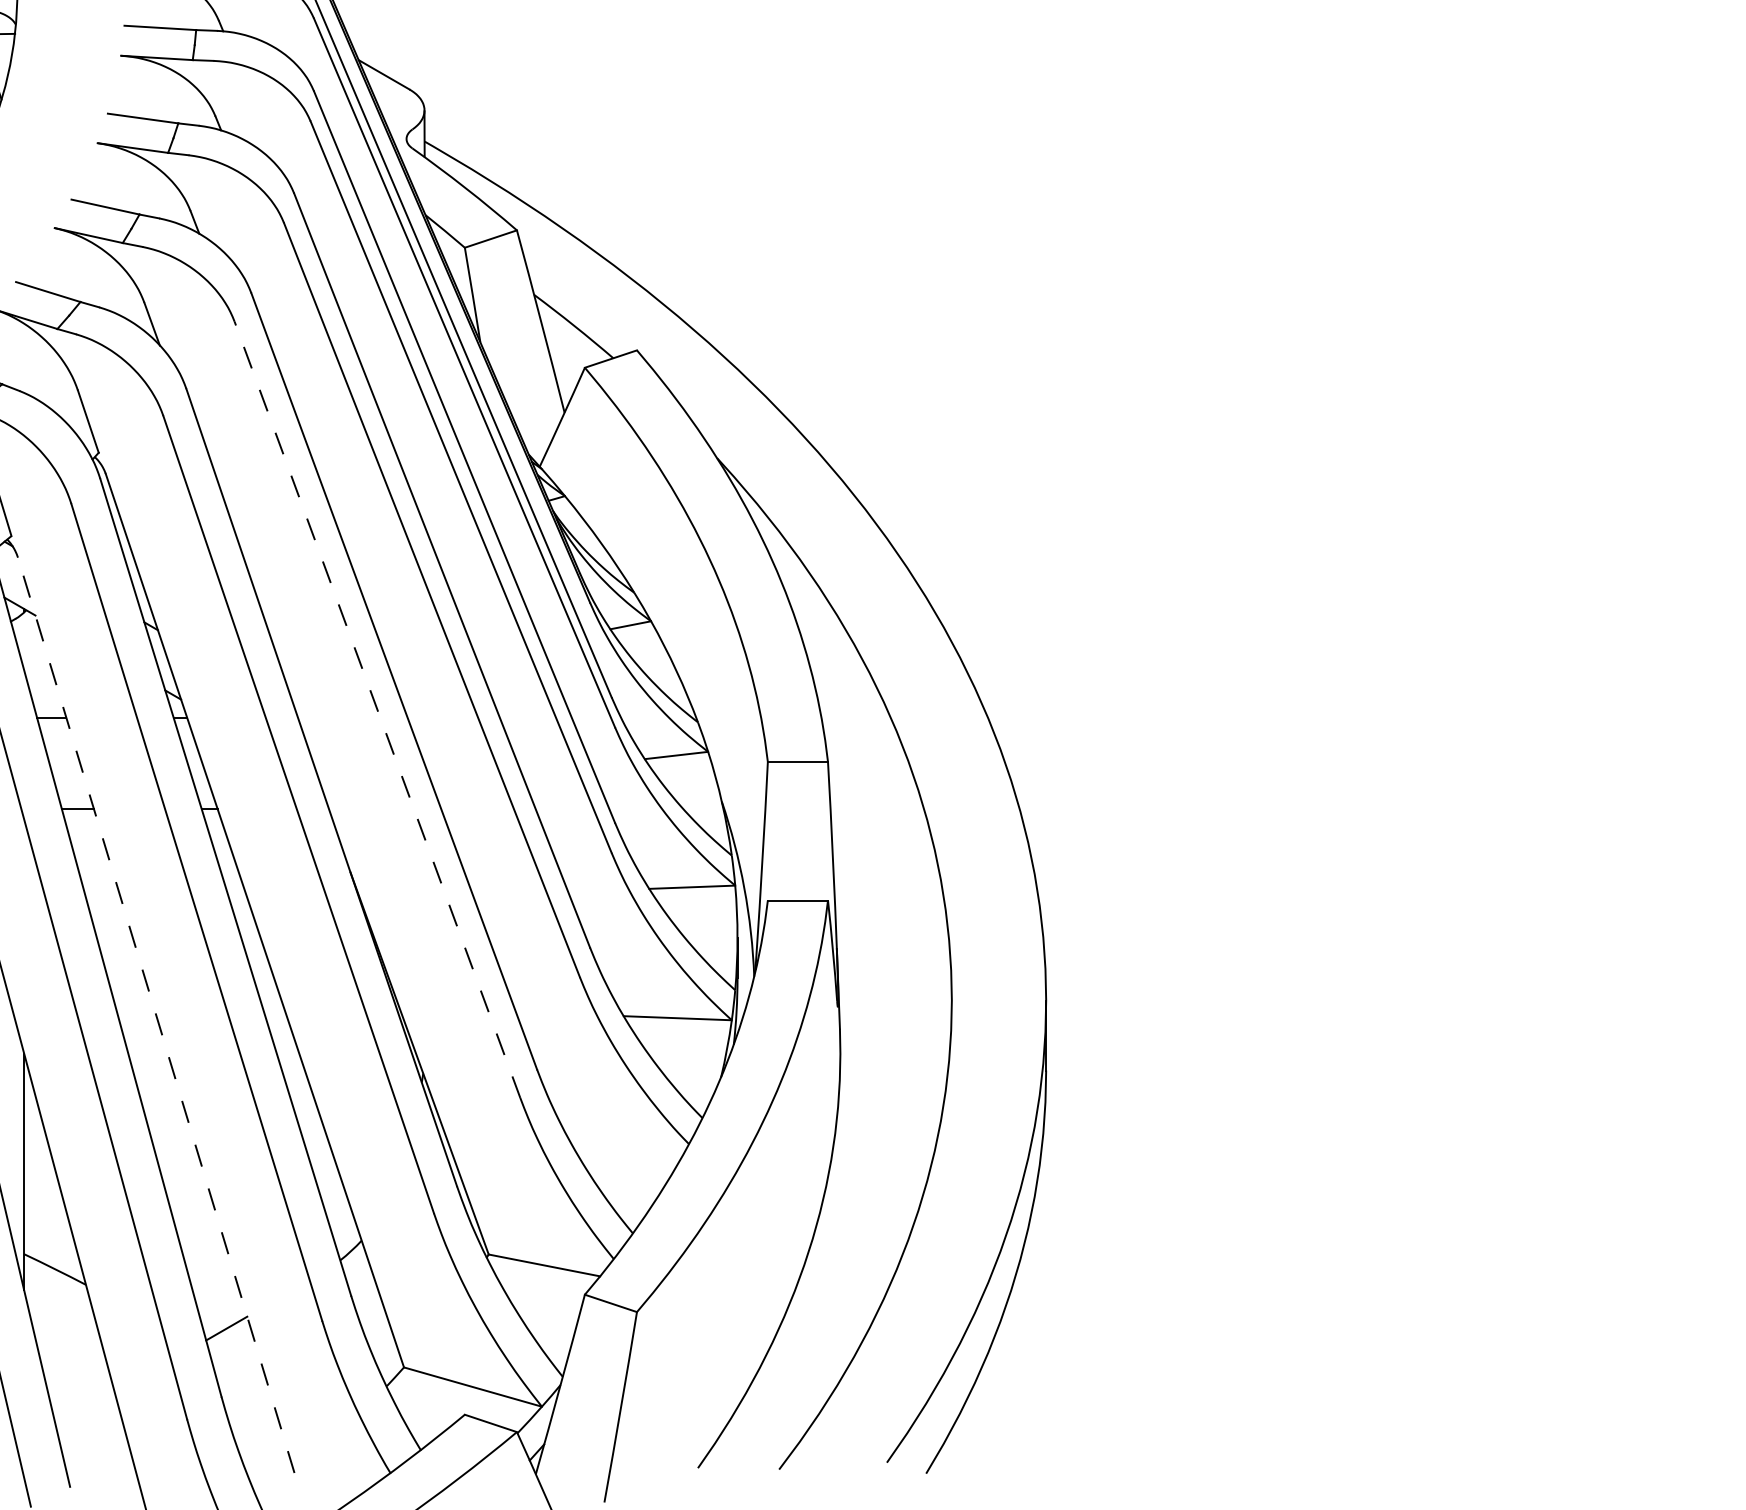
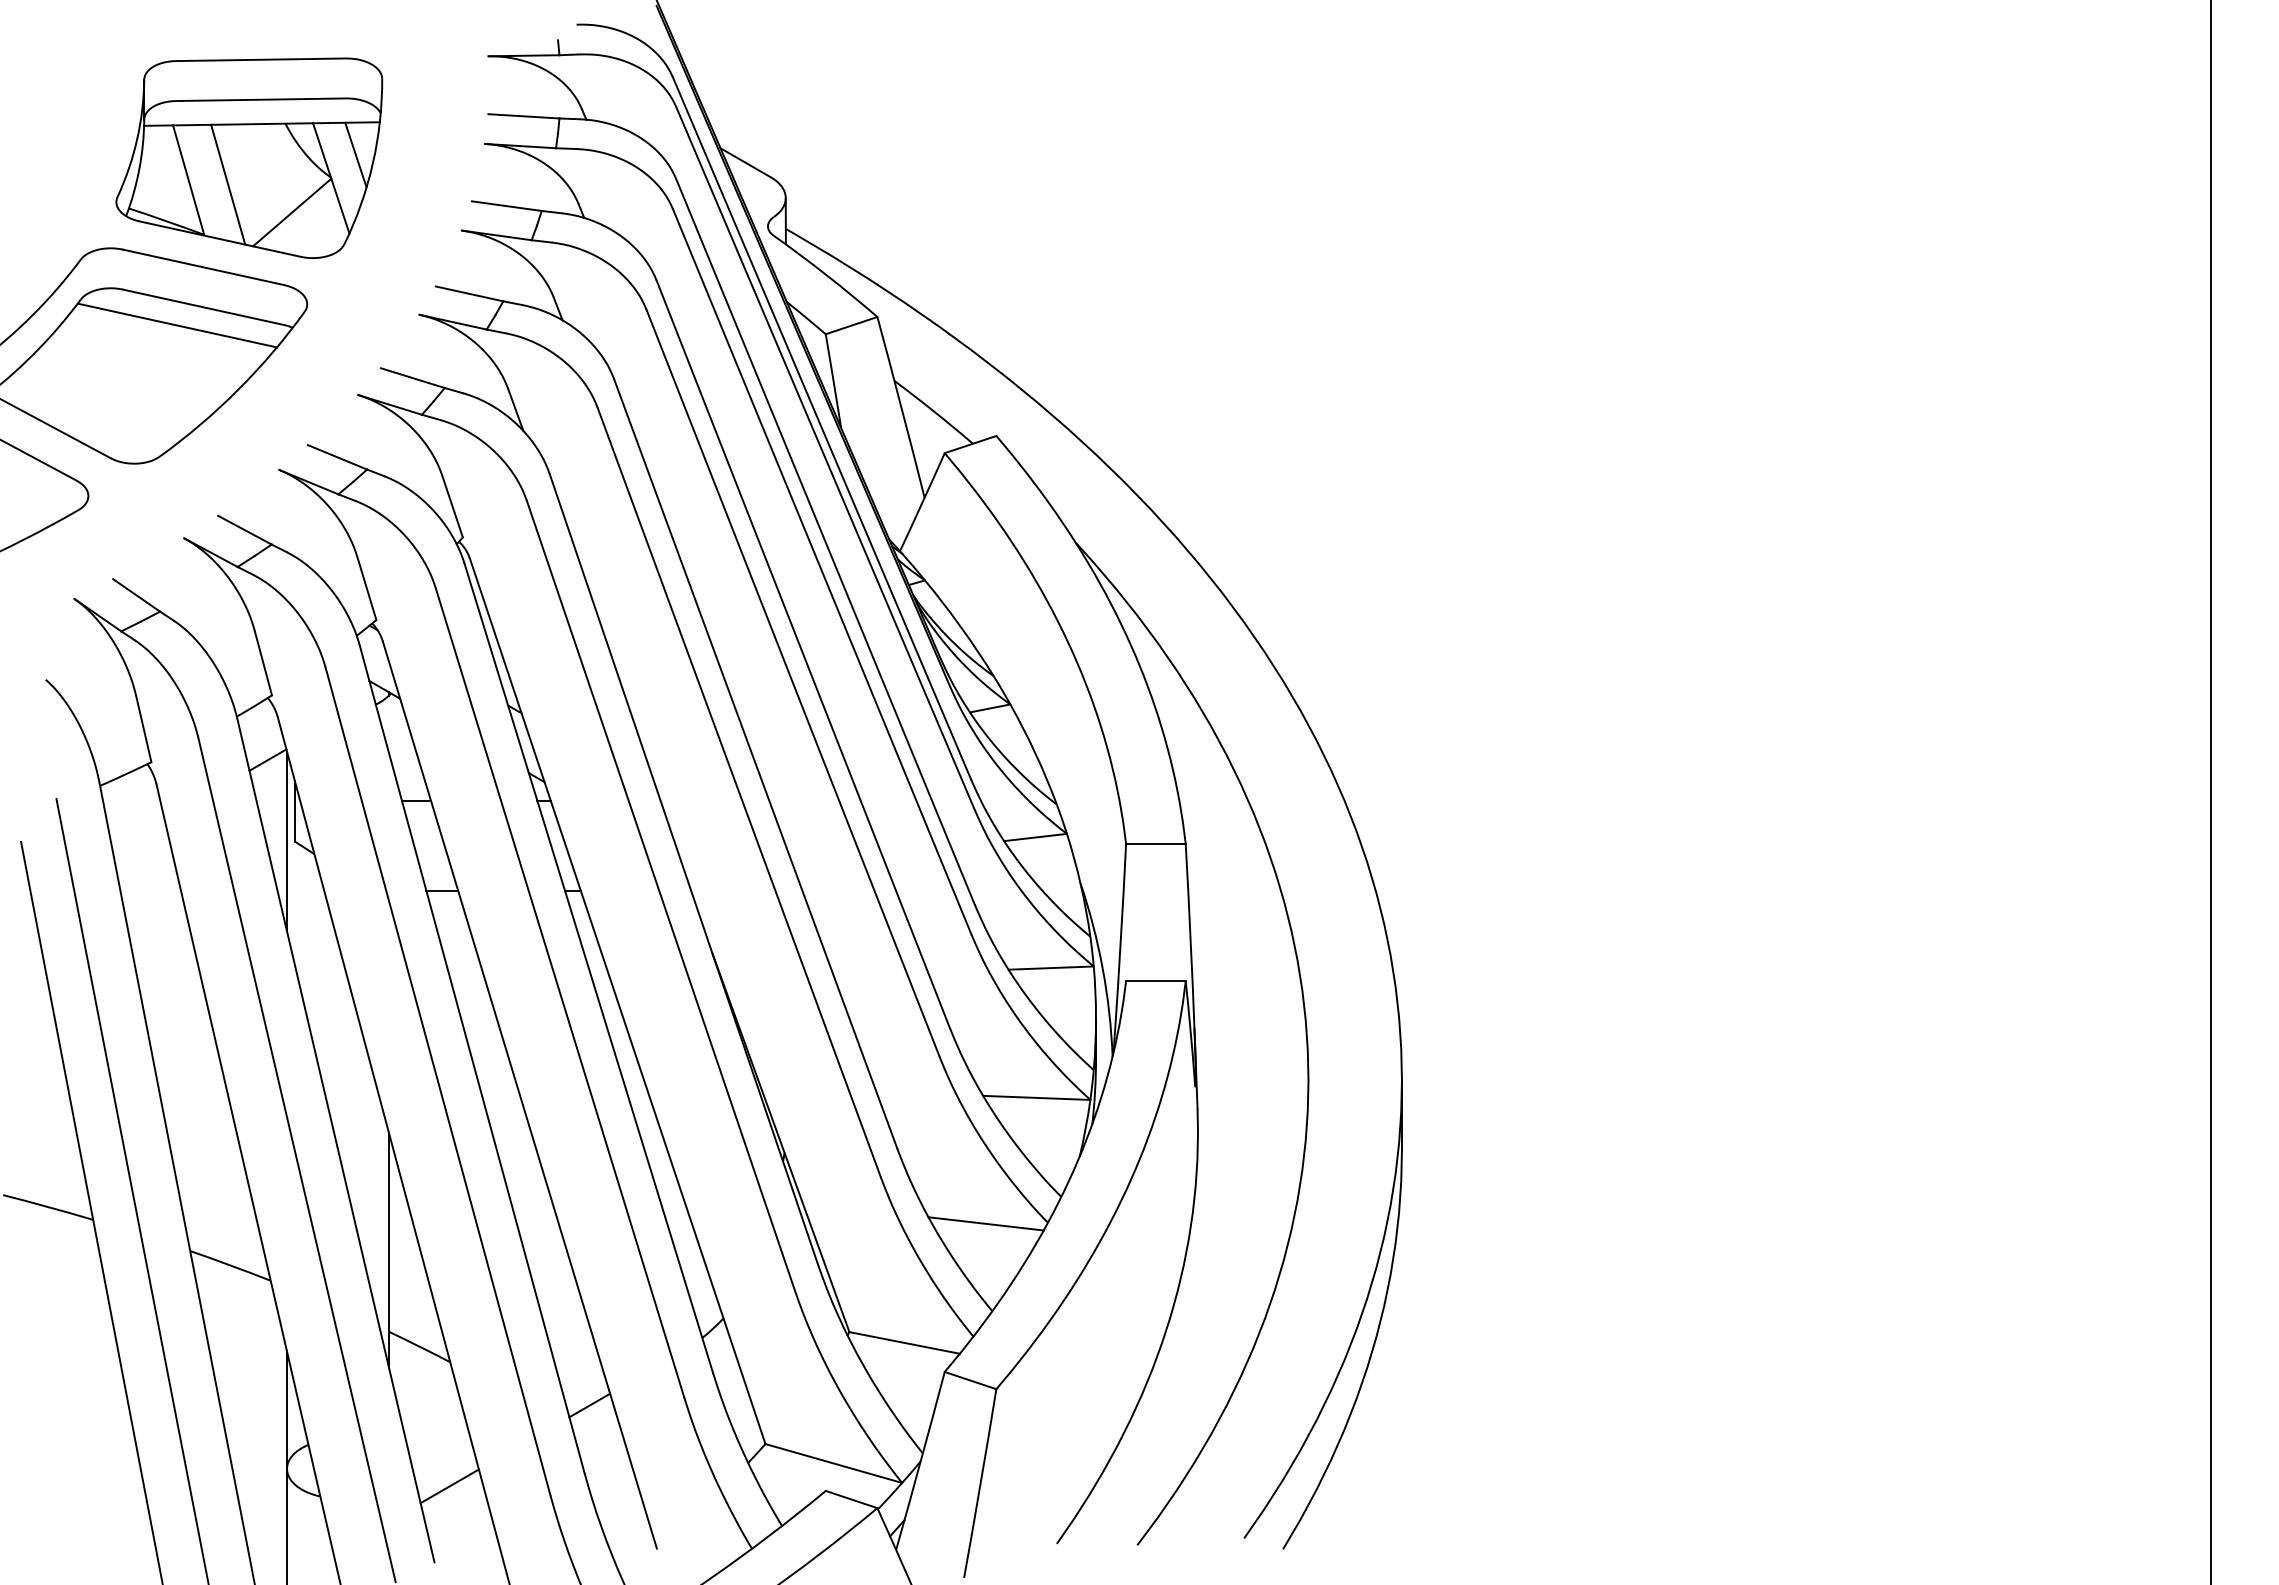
line: (377, 710) -> (739, 792), dashed -> solid
line: (155, 1015) -> (519, 1095), dashed -> solid
line: (626, 1144) -> (985, 1223), added
line: (85, 1410) -> (449, 1486), added

